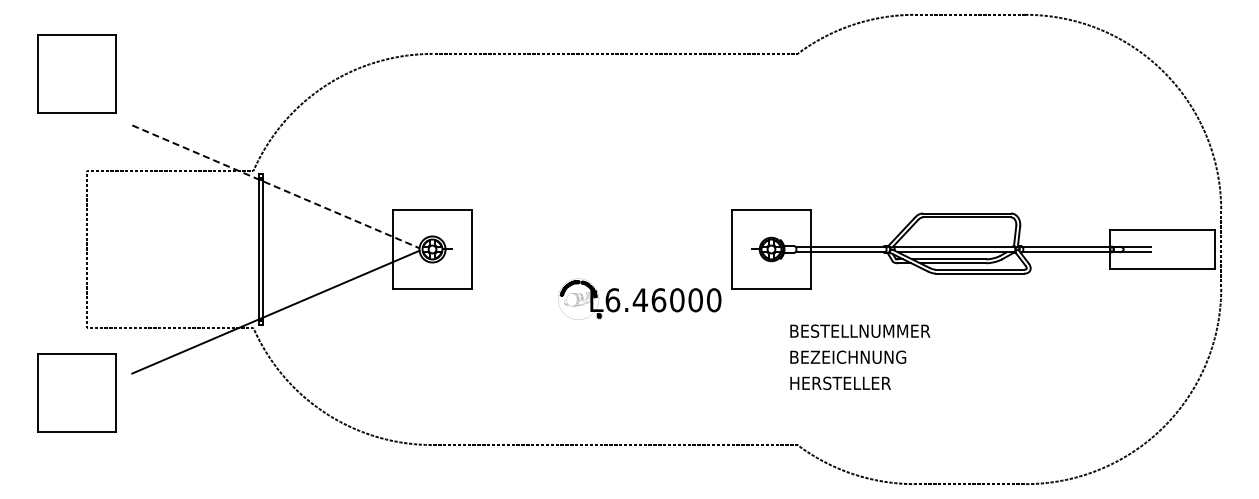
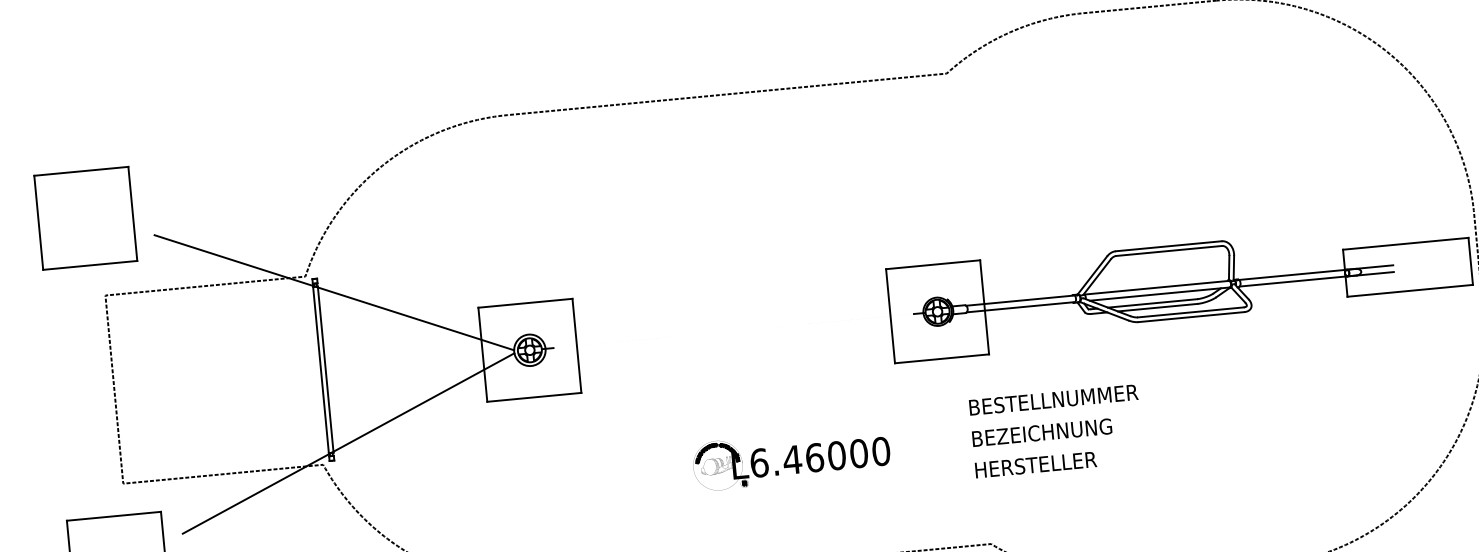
part: (76, 73) -> (85, 217), moved
line: (276, 187) -> (335, 293), dashed -> solid
part: (639, 298) -> (791, 457), moved

